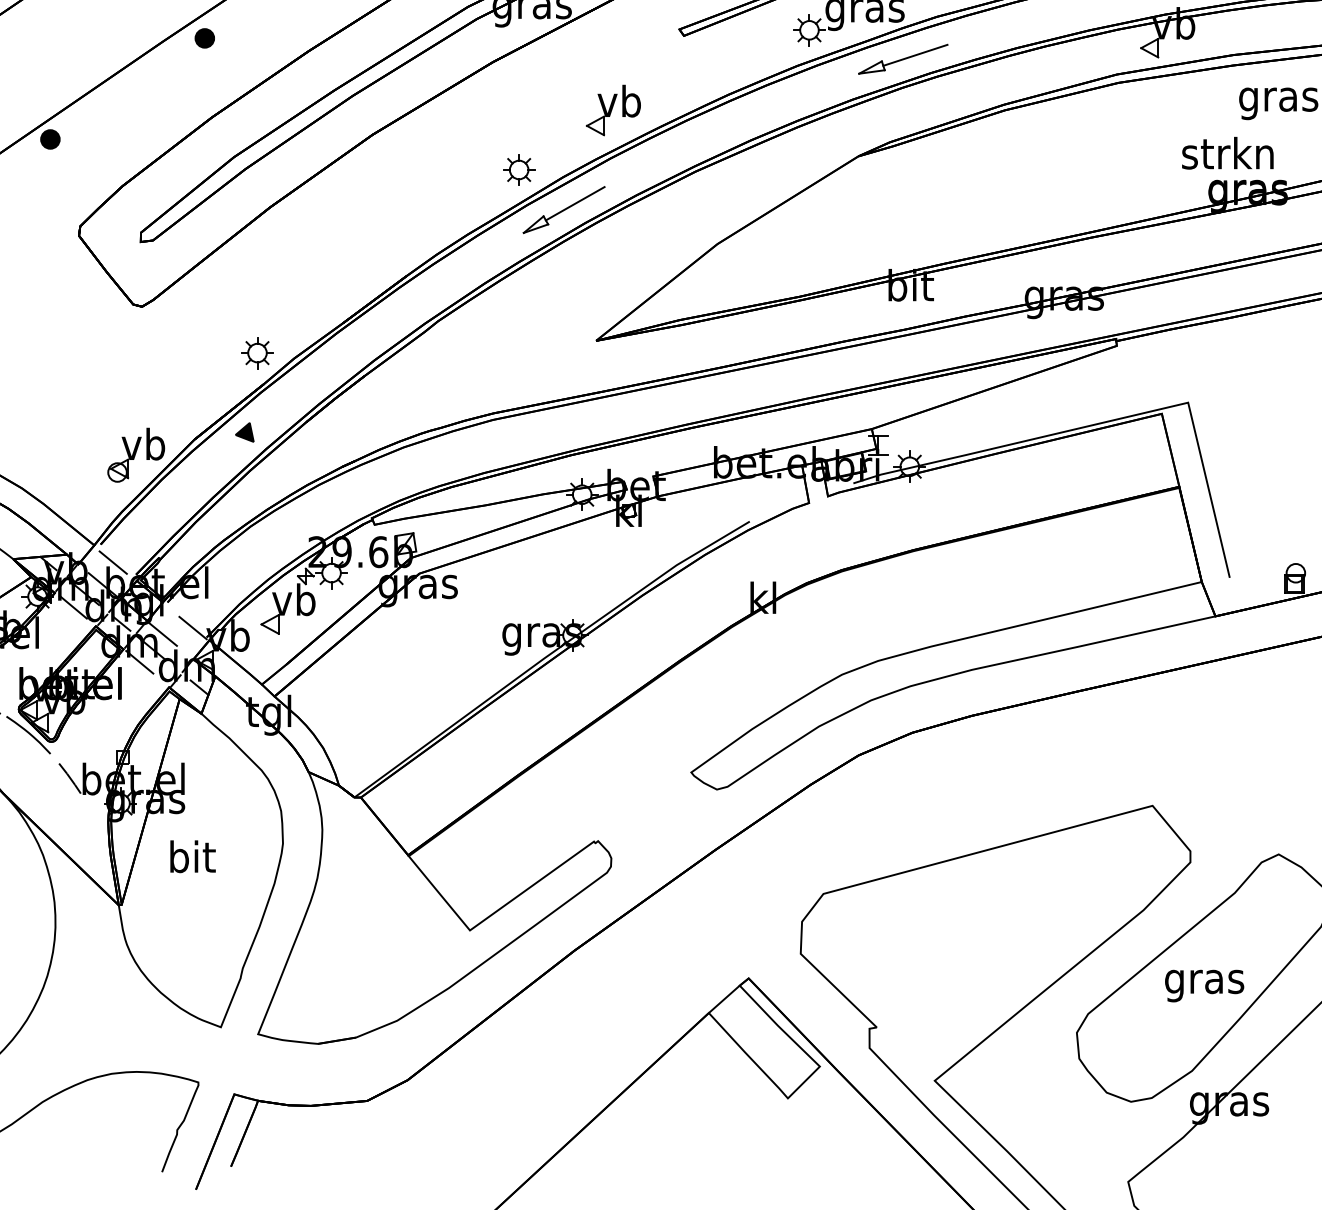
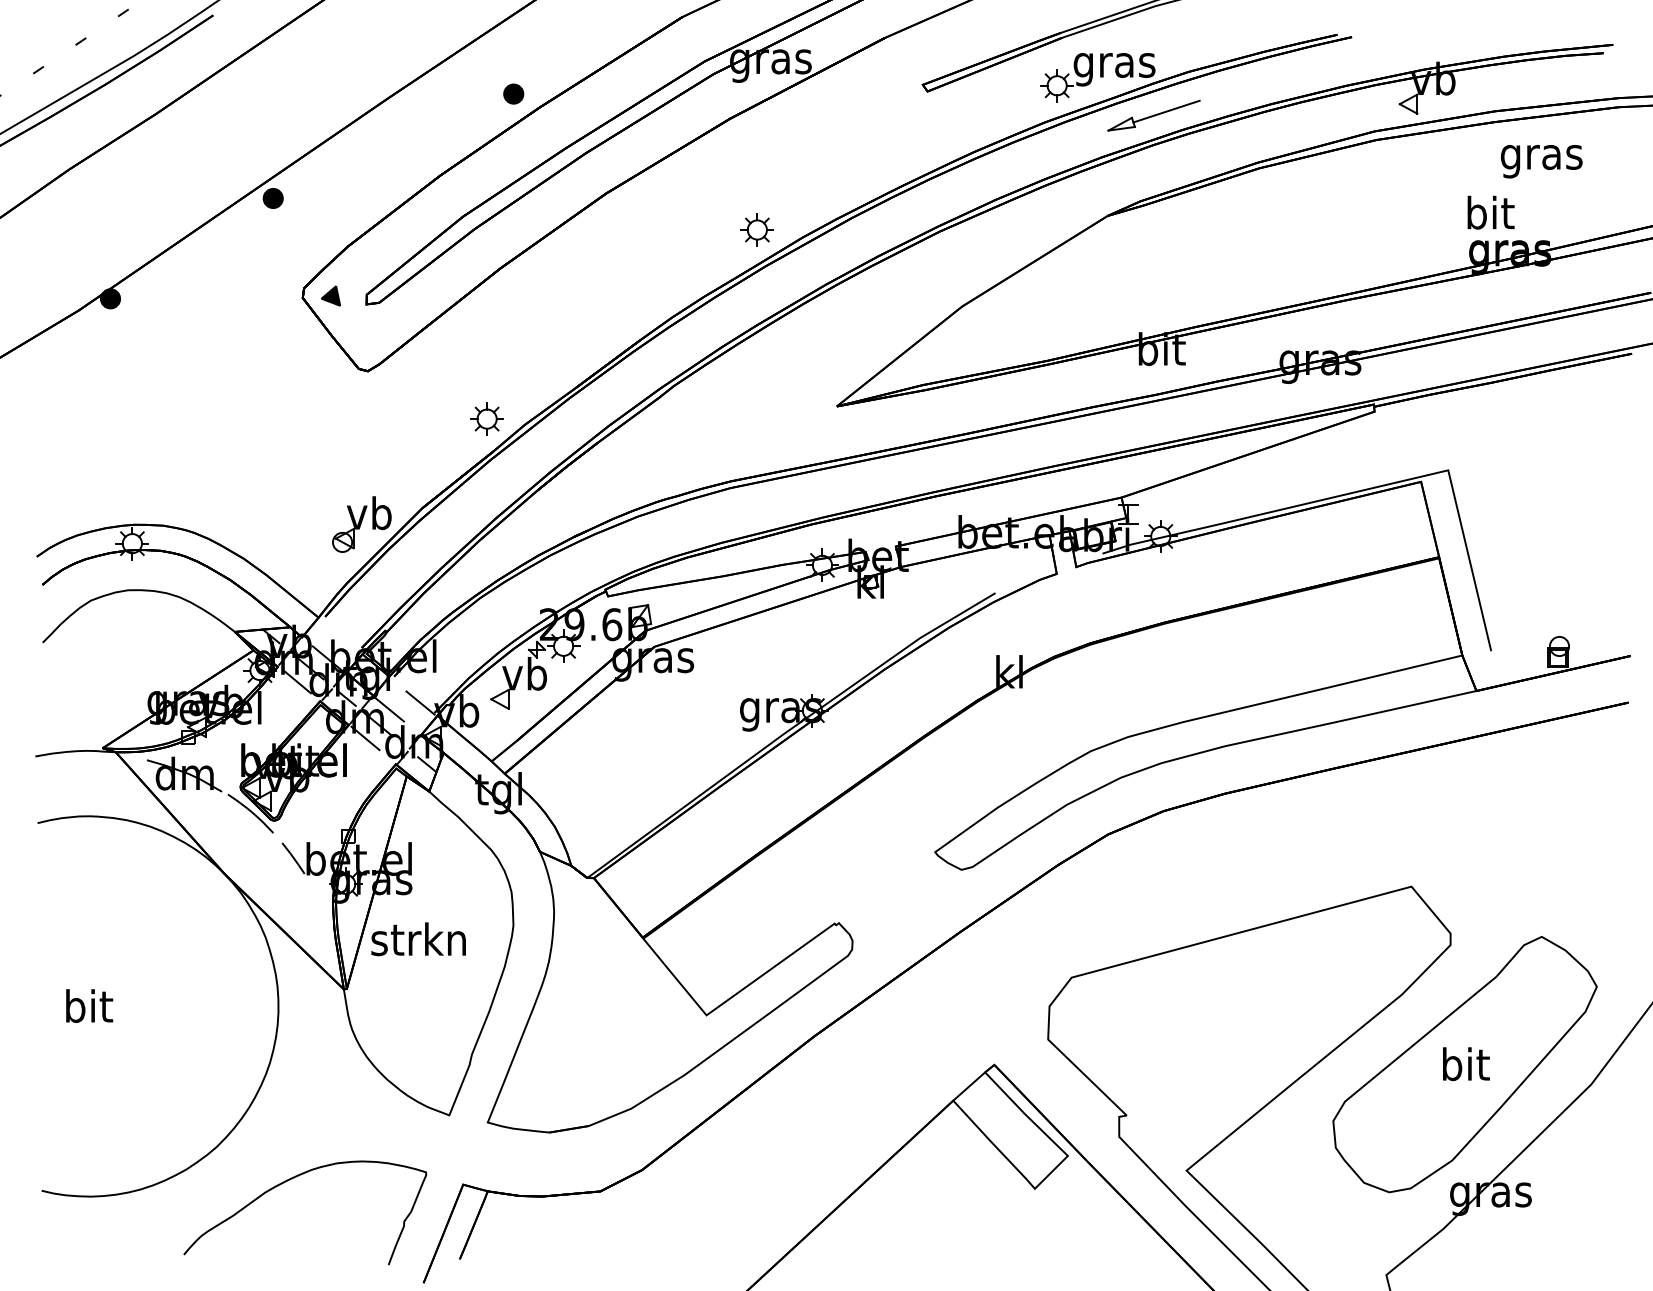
part: (204, 37) -> (513, 93), moved
part: (613, 110) -> (854, 168), removed
text: (1228, 153) -> (1489, 212), strkn -> bit
part: (563, 210) -> (803, 271), removed
part: (244, 431) -> (330, 295), moved
line: (115, 564) -> (340, 637), removed
text: (191, 856) -> (418, 939), bit -> strkn
text: (1204, 981) -> (1465, 1068), gras -> bit

